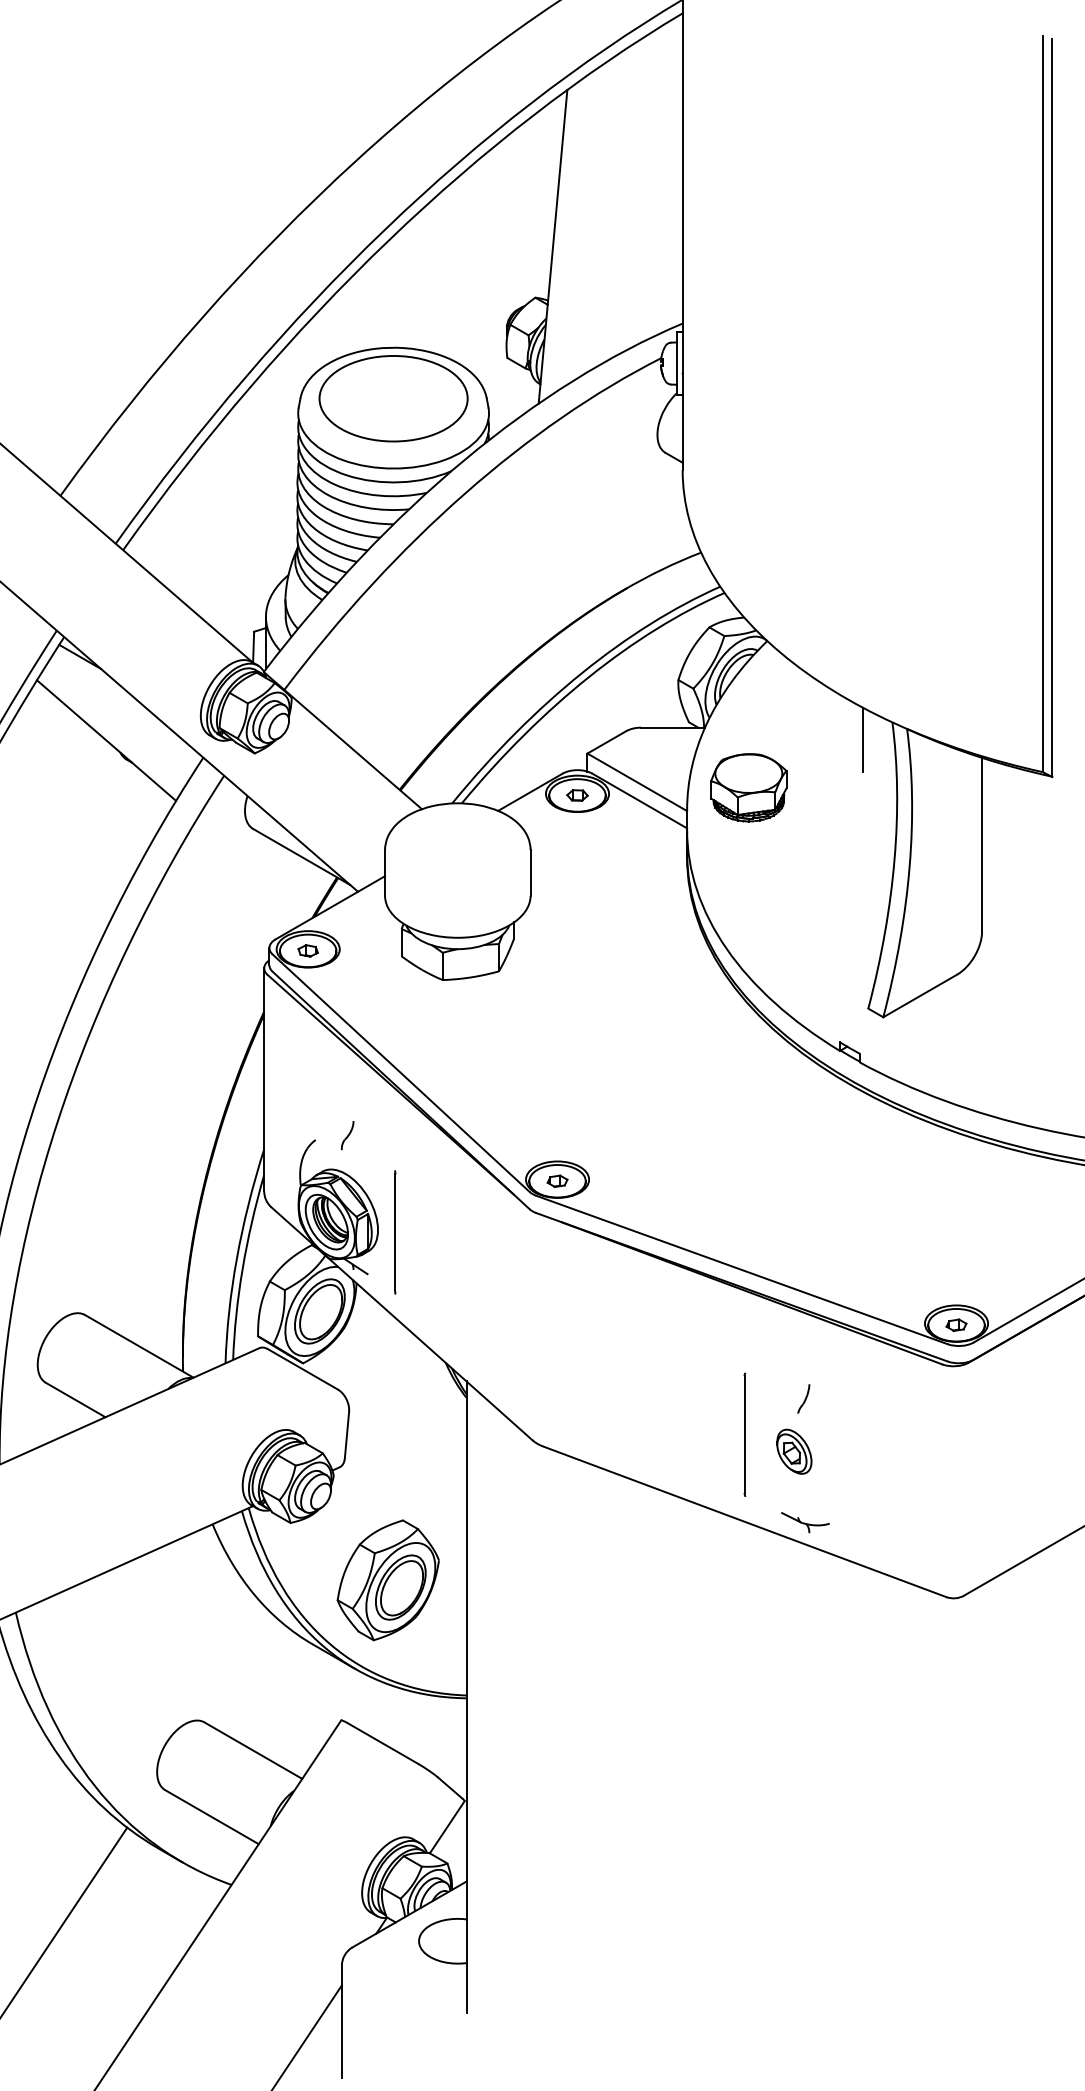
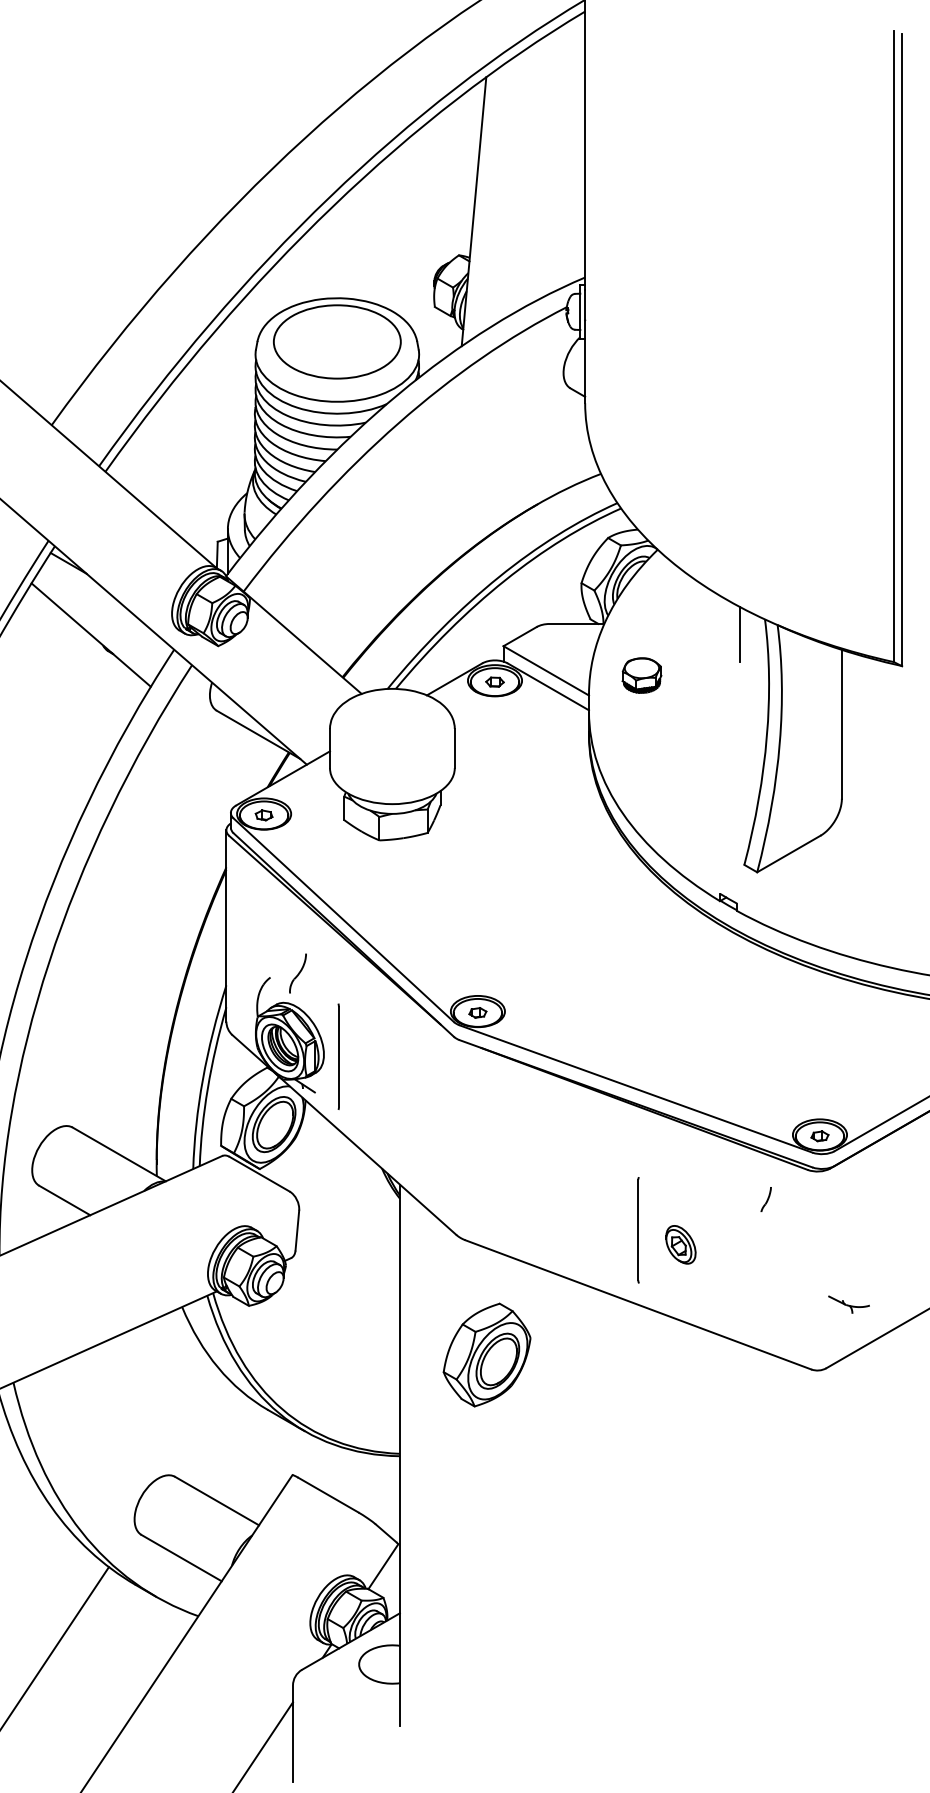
part: (748, 787) -> (641, 675), size x0.6
part: (347, 1135) -> (297, 973), size x1.6
part: (803, 1398) -> (765, 1199), moved
part: (805, 1522) -> (849, 1304), moved
part: (387, 1580) -> (486, 1355), moved

